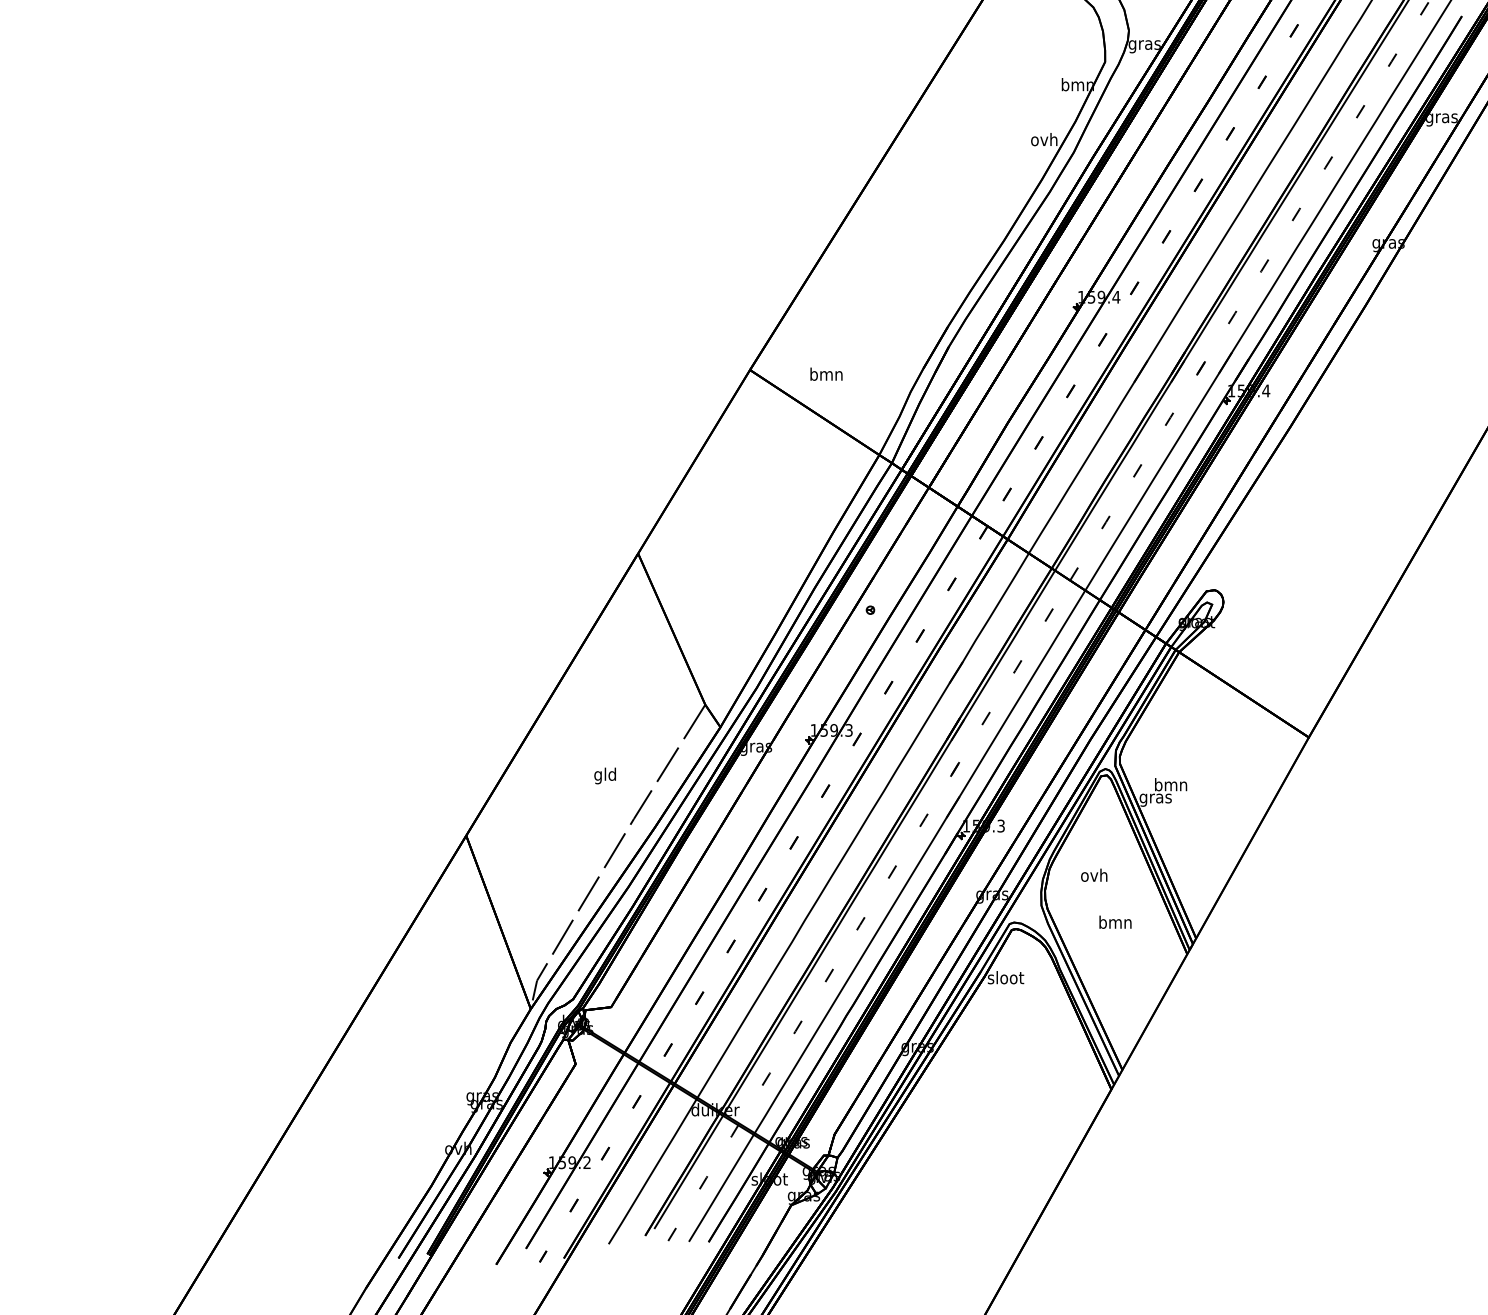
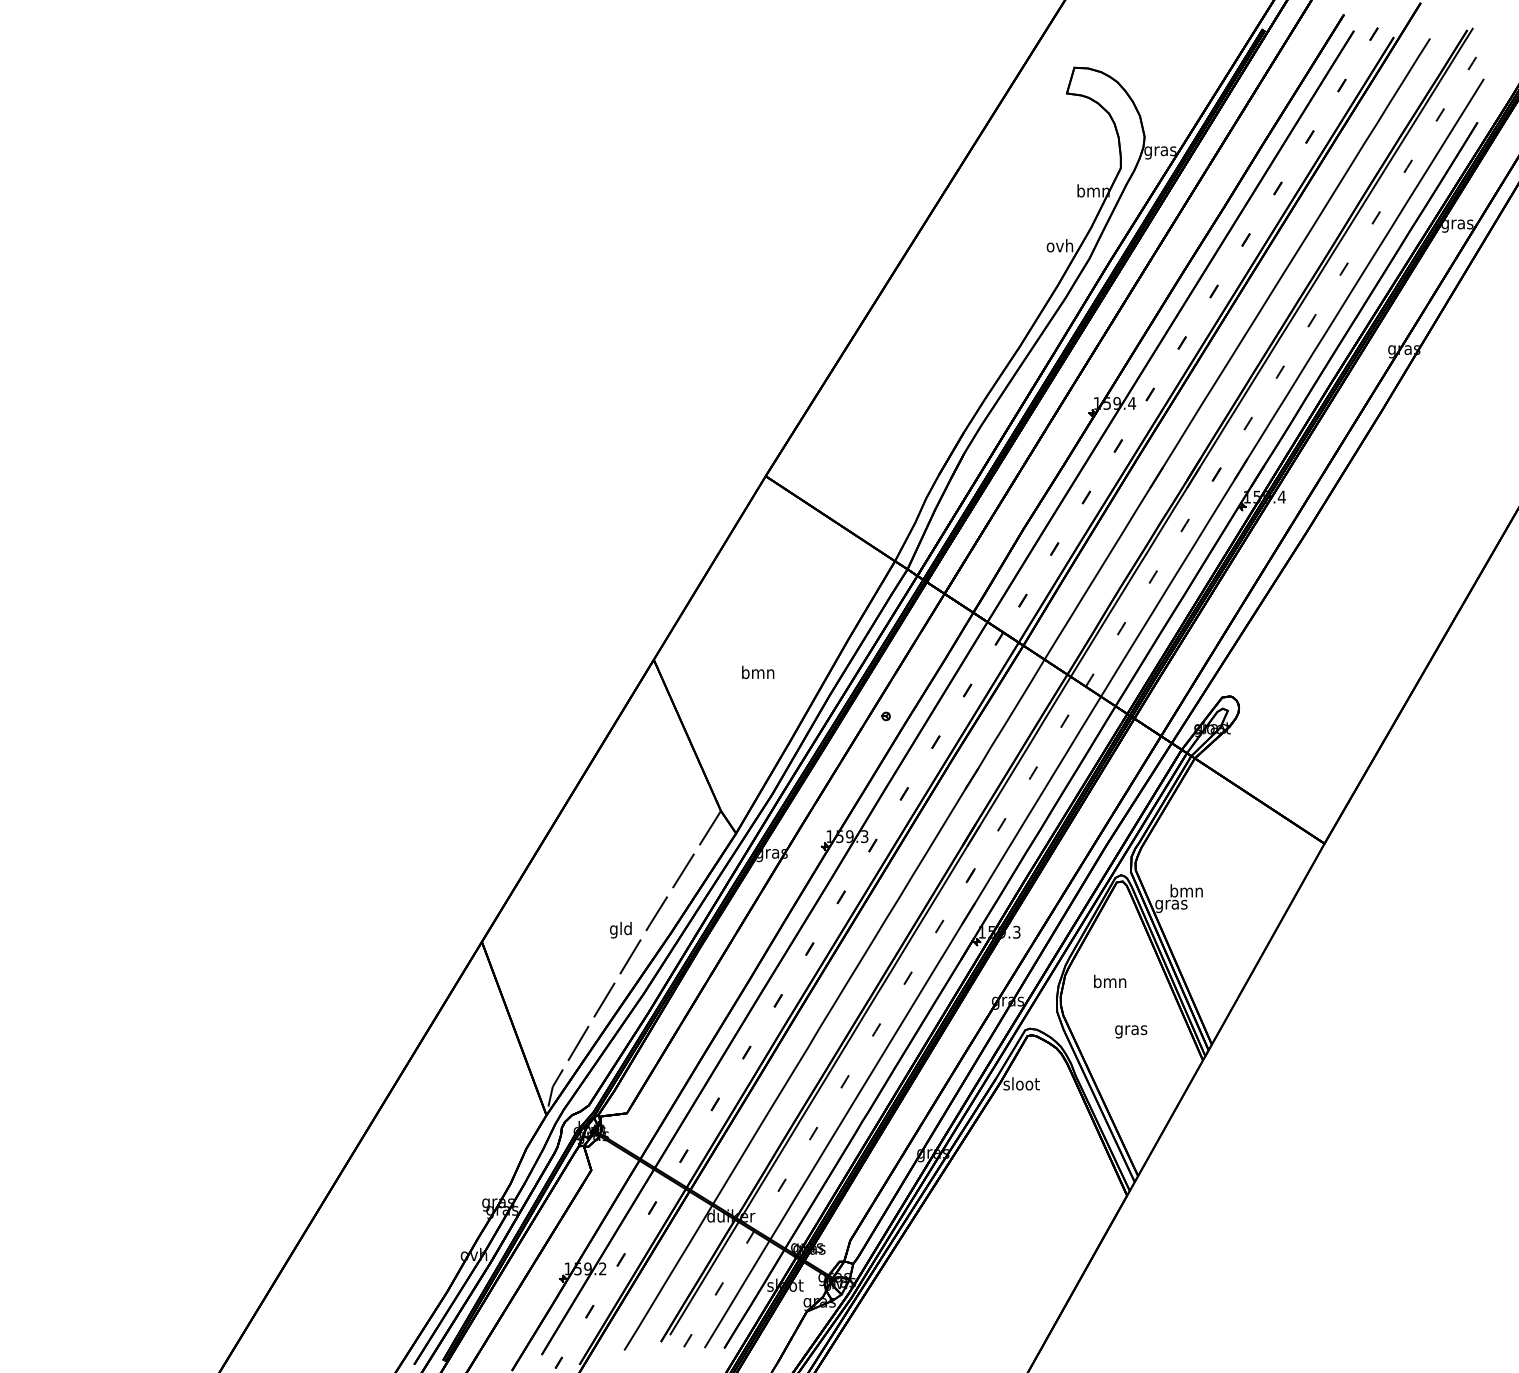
text: (826, 374) -> (758, 672), moved
text: (604, 775) -> (620, 929), moved
text: (1094, 875) -> (1110, 981), ovh -> bmn
text: (1115, 923) -> (1131, 1029), bmn -> gras

